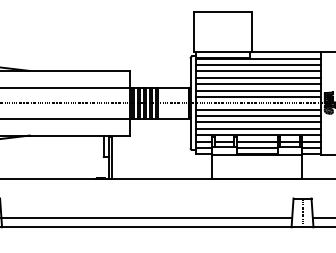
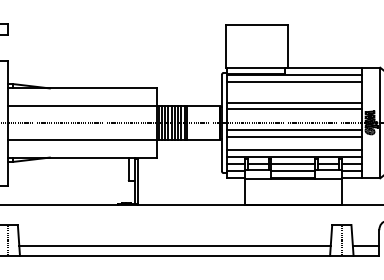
line: (258, 71) -> (294, 88), removed
line: (258, 77) -> (294, 95), removed
line: (258, 97) -> (294, 116), removed
line: (258, 122) -> (294, 143), removed

